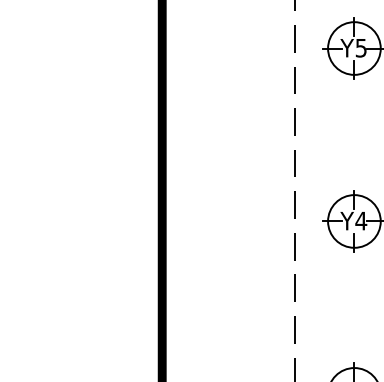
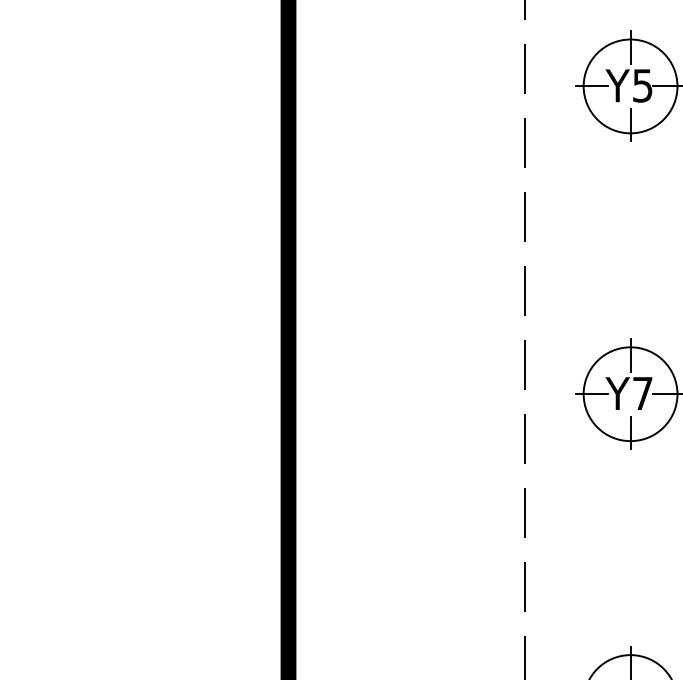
text: (361, 221) -> (643, 394), Y4 -> Y7

